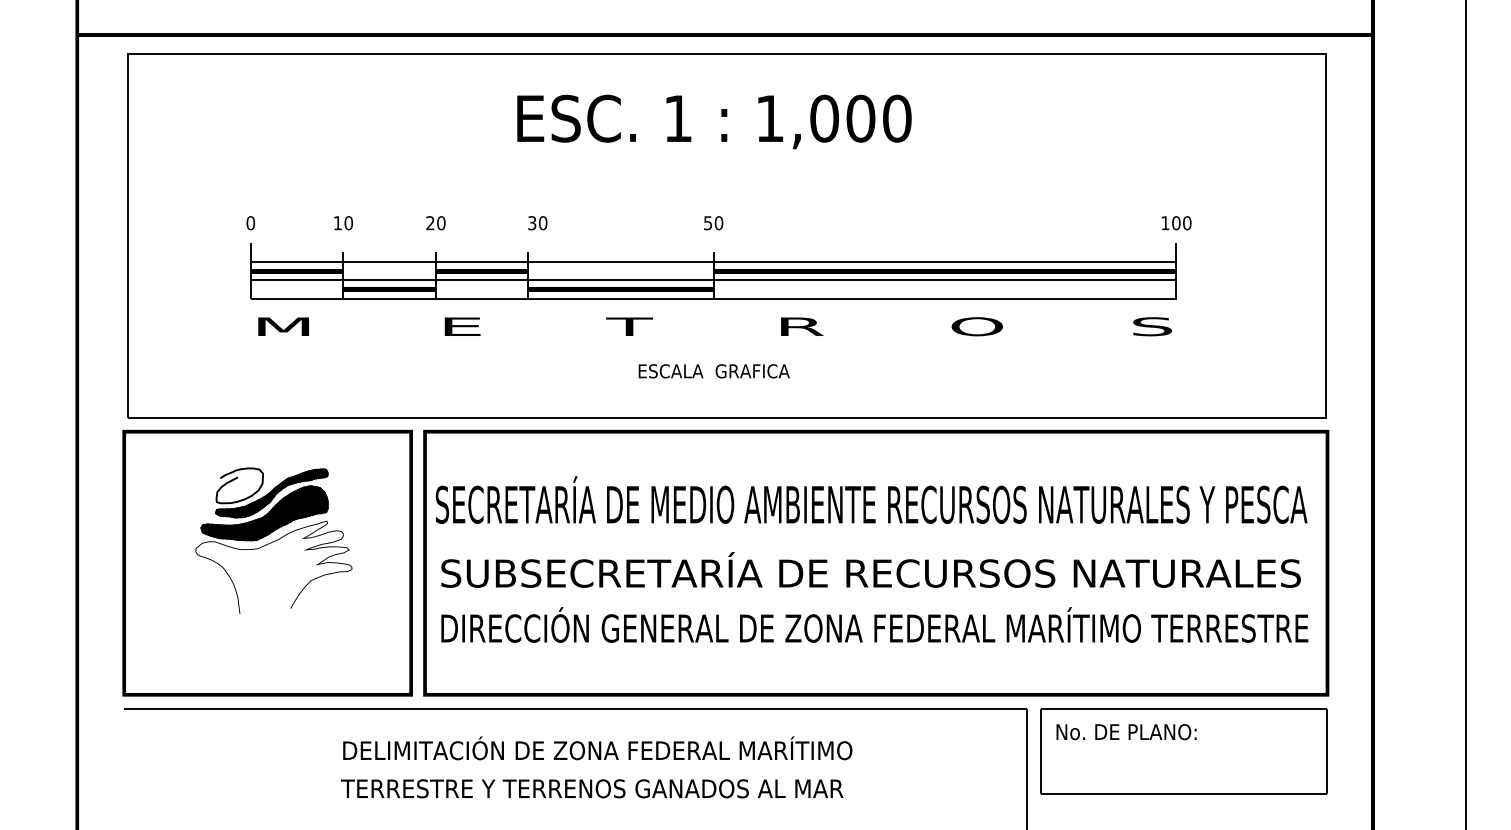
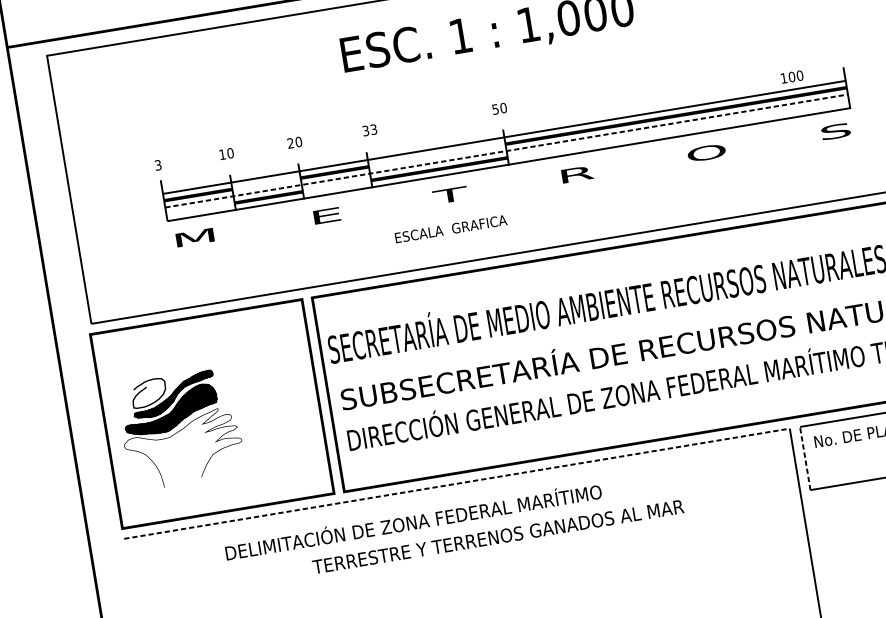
text: (250, 223) -> (158, 165), 0 -> 3
text: (543, 223) -> (374, 129), 30 -> 33
text: (1176, 223) -> (792, 77), moved
line: (713, 280) -> (506, 151), solid -> dashed
text: (713, 371) -> (450, 229), moved
part: (273, 540) -> (180, 429), moved
line: (575, 708) -> (457, 483), solid -> dashed
text: (597, 748) -> (413, 521), moved
line: (1040, 751) -> (805, 458), solid -> dashed
text: (592, 788) -> (498, 536), moved

